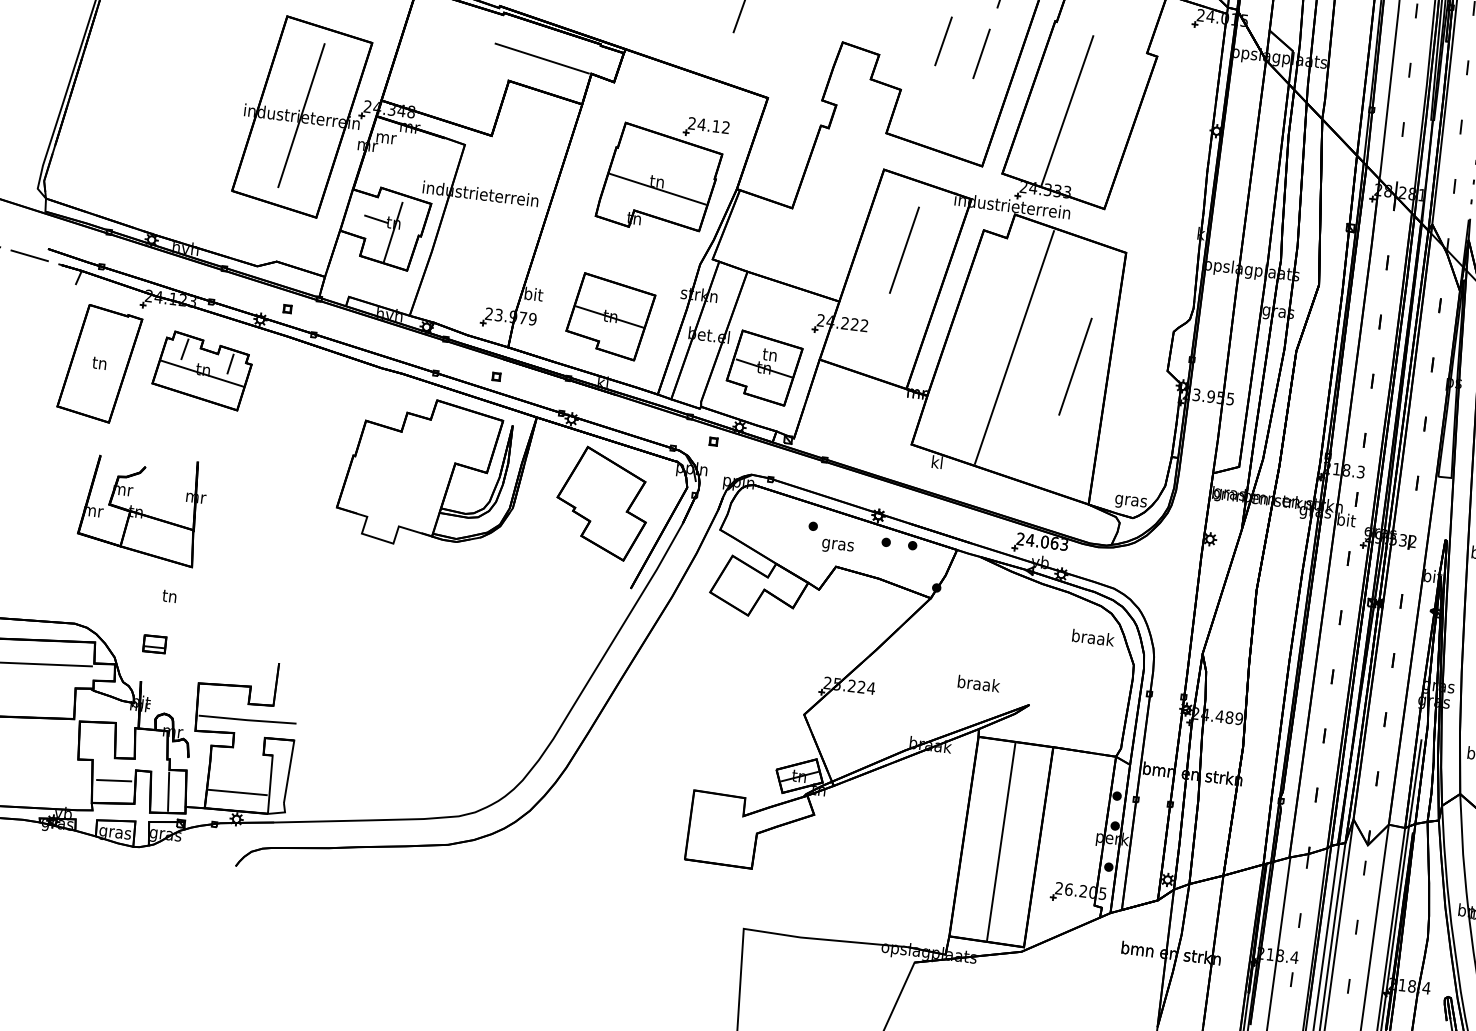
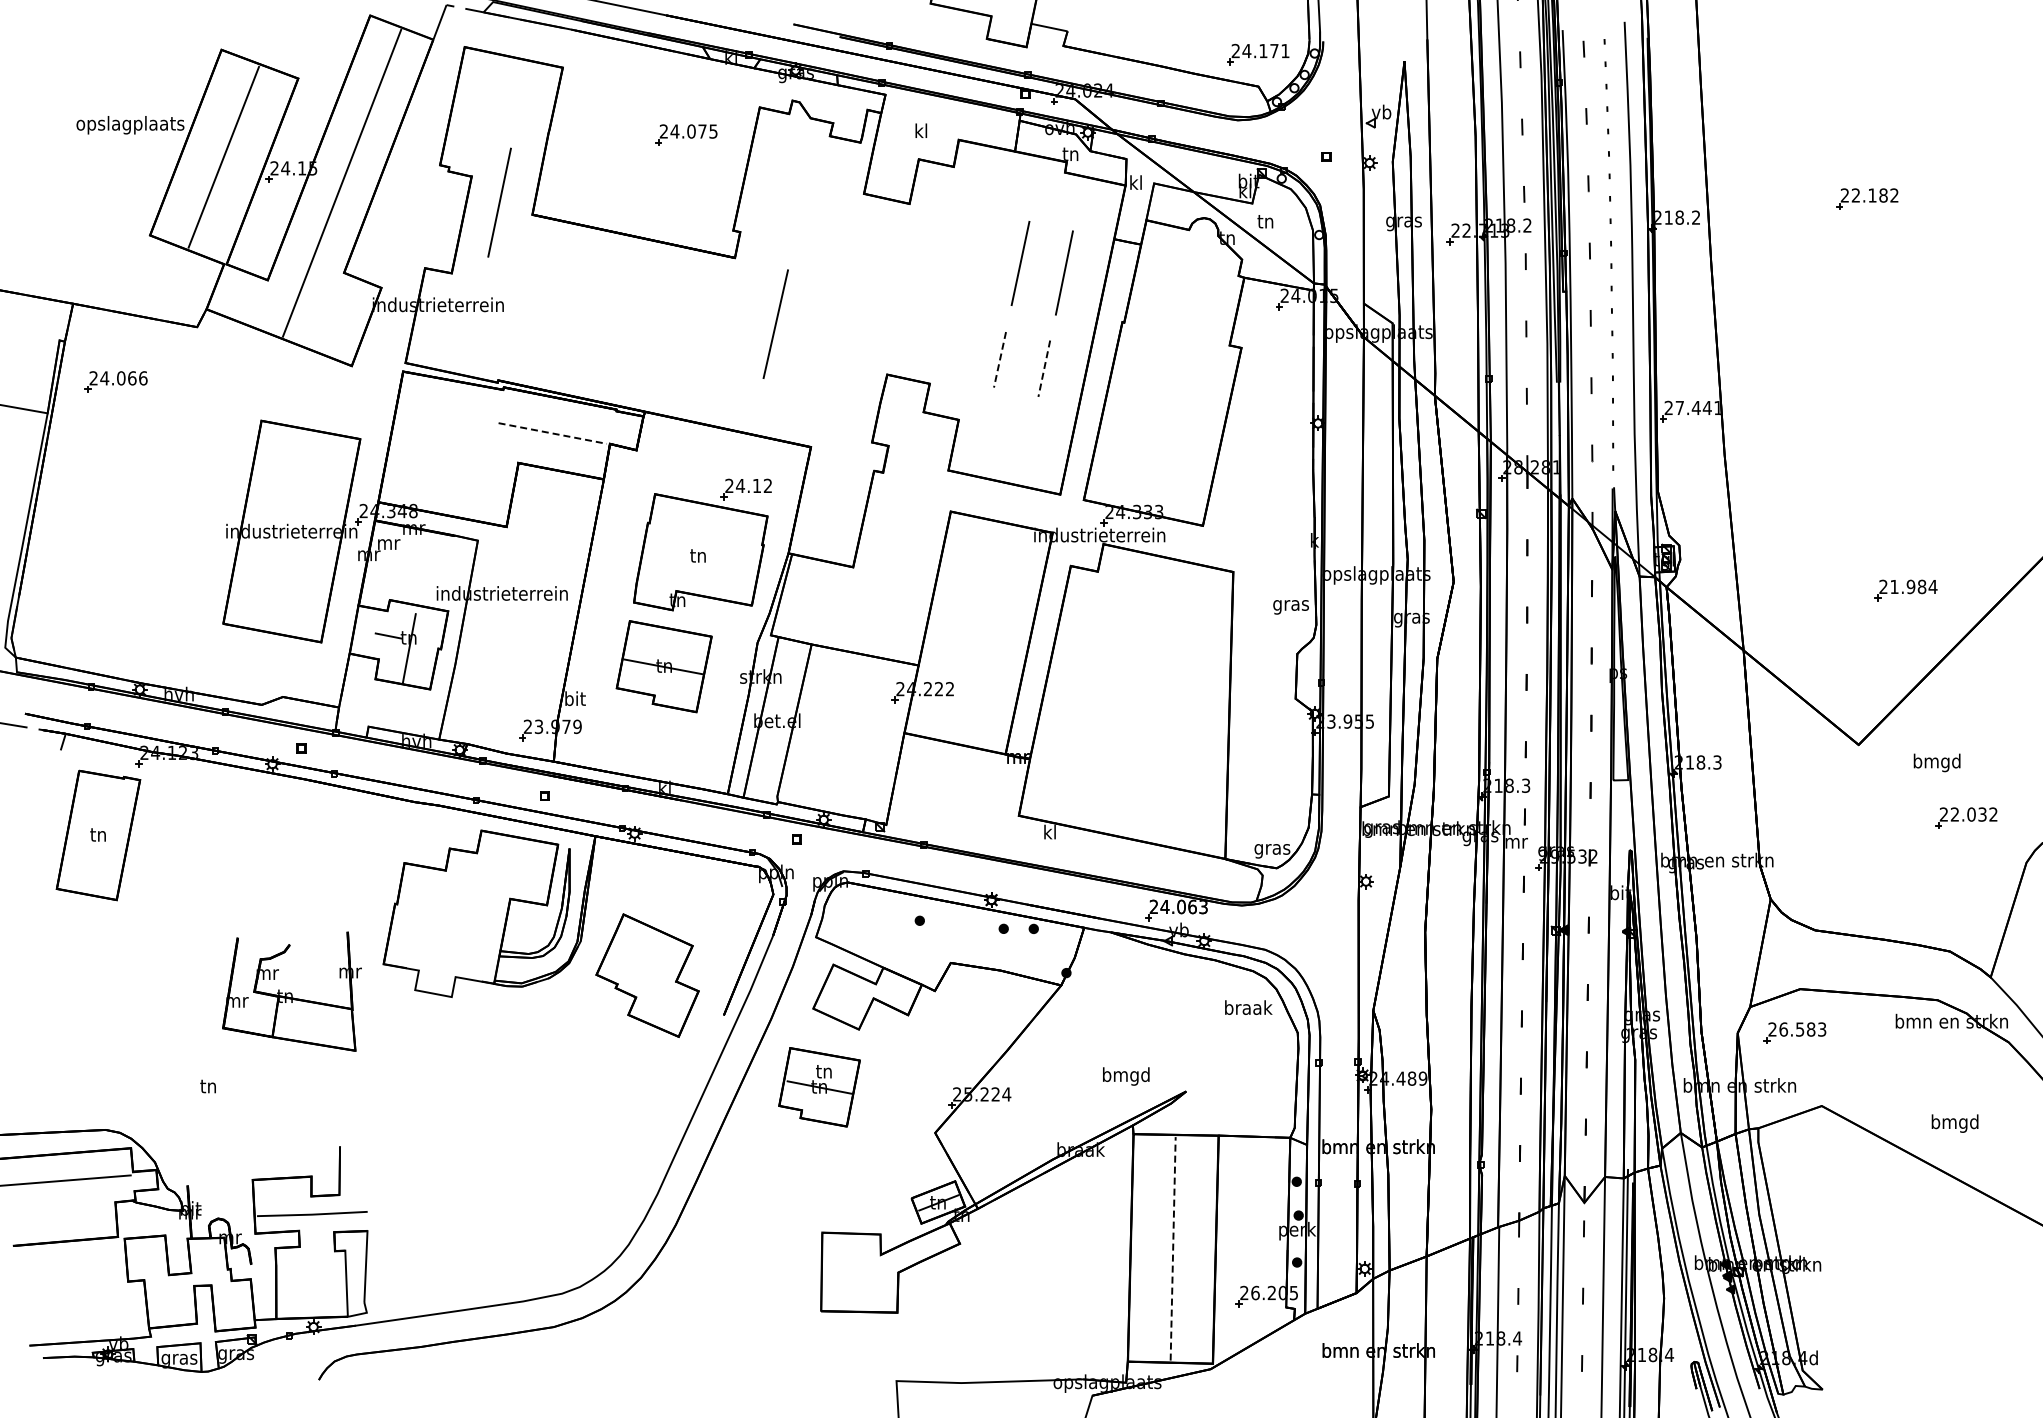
line: (943, 41) -> (999, 360), solid -> dashed
line: (981, 53) -> (1044, 368), solid -> dashed
line: (542, 58) -> (553, 433), solid -> dashed
line: (1067, 110) -> (1148, 420), removed
line: (301, 115) -> (290, 529), removed
line: (657, 188) -> (699, 563), removed
line: (904, 249) -> (984, 598), removed
part: (609, 316) -> (663, 666), moved
line: (1014, 346) -> (1120, 692), removed
line: (1075, 366) -> (1191, 706), removed
part: (764, 368) -> (819, 1087), moved
part: (202, 370) -> (214, 829), removed
part: (602, 503) -> (647, 975), moved
part: (142, 508) -> (291, 991), moved
text: (1346, 520) -> (1516, 841), bit -> mr
text: (837, 546) -> (1290, 607), moved
part: (154, 643) -> (197, 1141), removed
text: (978, 685) -> (1126, 1076), braak -> bmgd
line: (113, 780) -> (170, 1300), removed
line: (1416, 780) -> (1629, 1123), removed
line: (168, 791) -> (233, 1305), removed
line: (238, 792) -> (311, 1296), removed
line: (1001, 841) -> (1173, 1248), solid -> dashed

